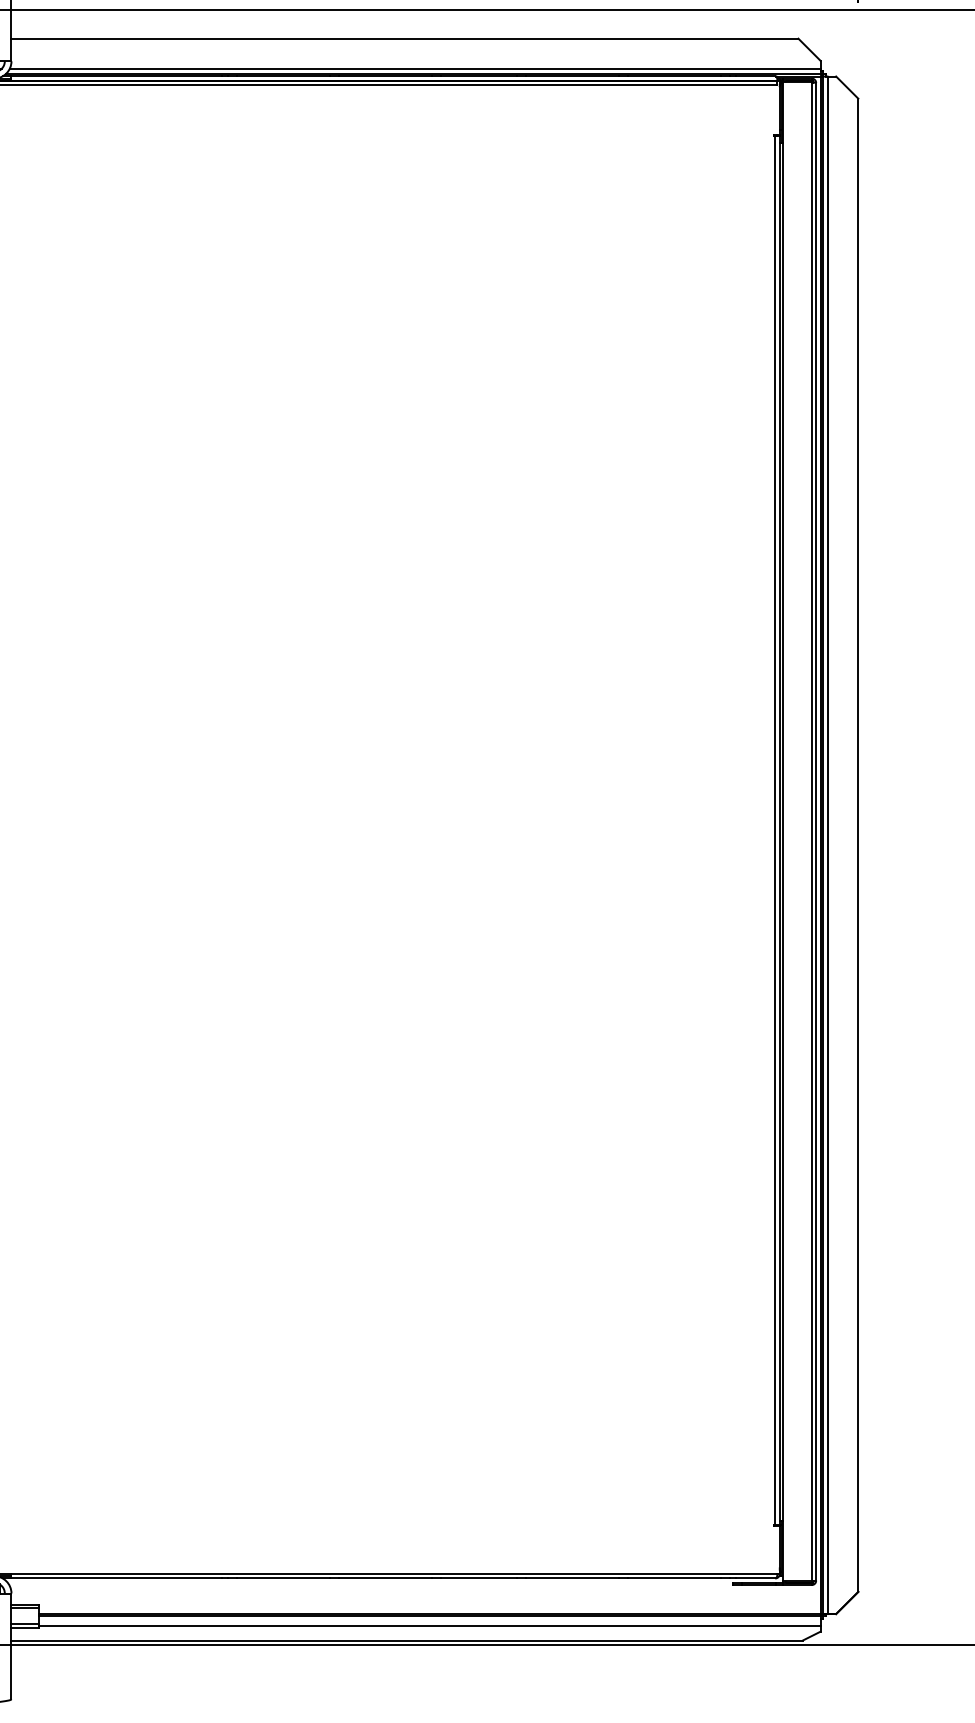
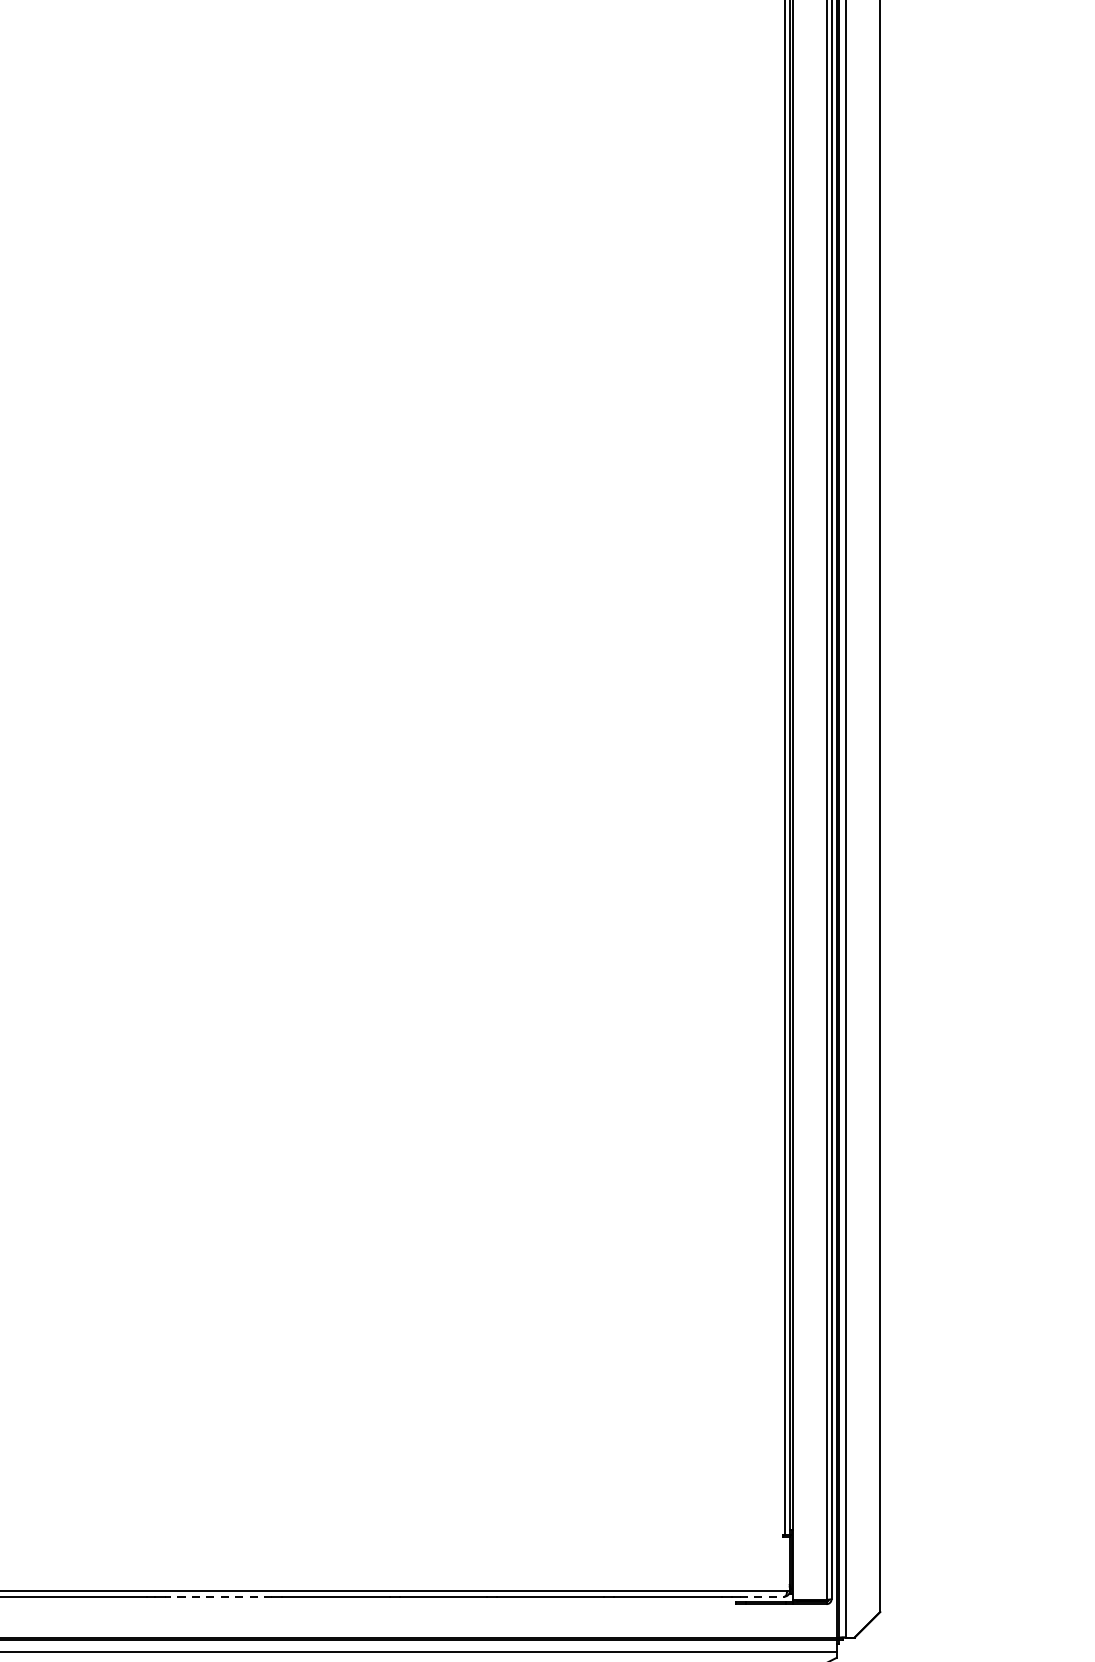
line: (283, 1578) -> (218, 1596), solid -> dashed
line: (755, 1578) -> (761, 1596), solid -> dashed

